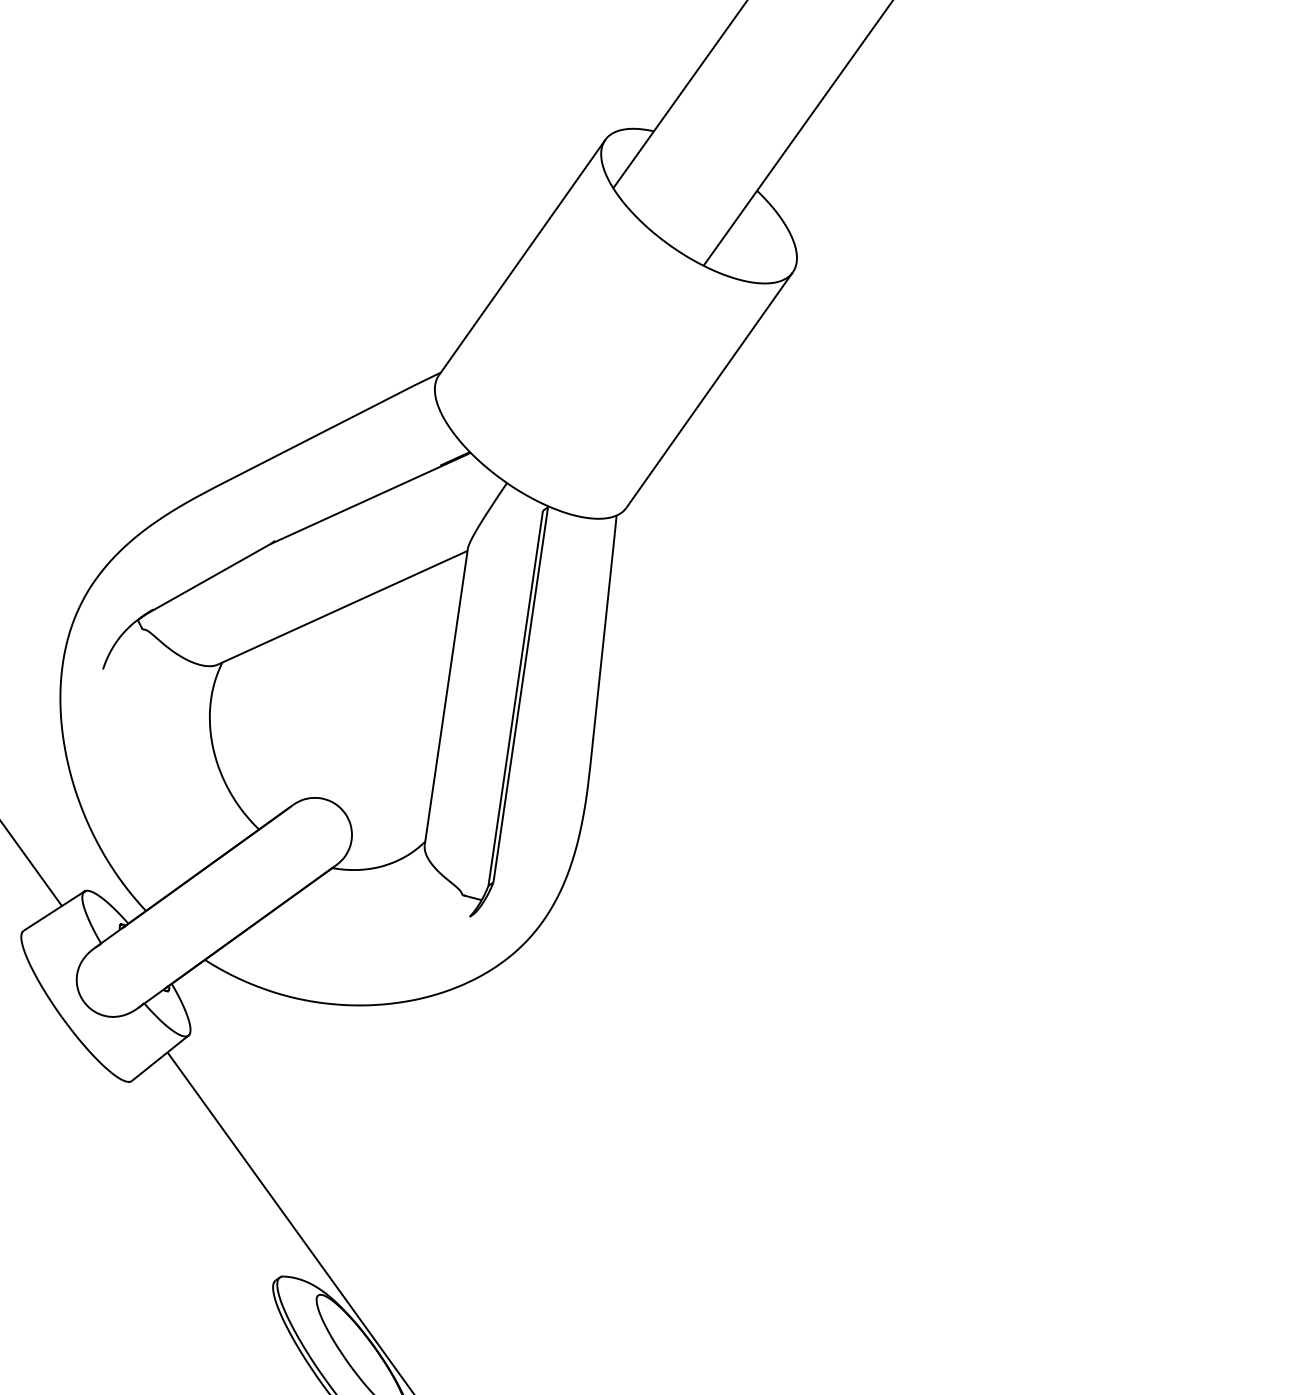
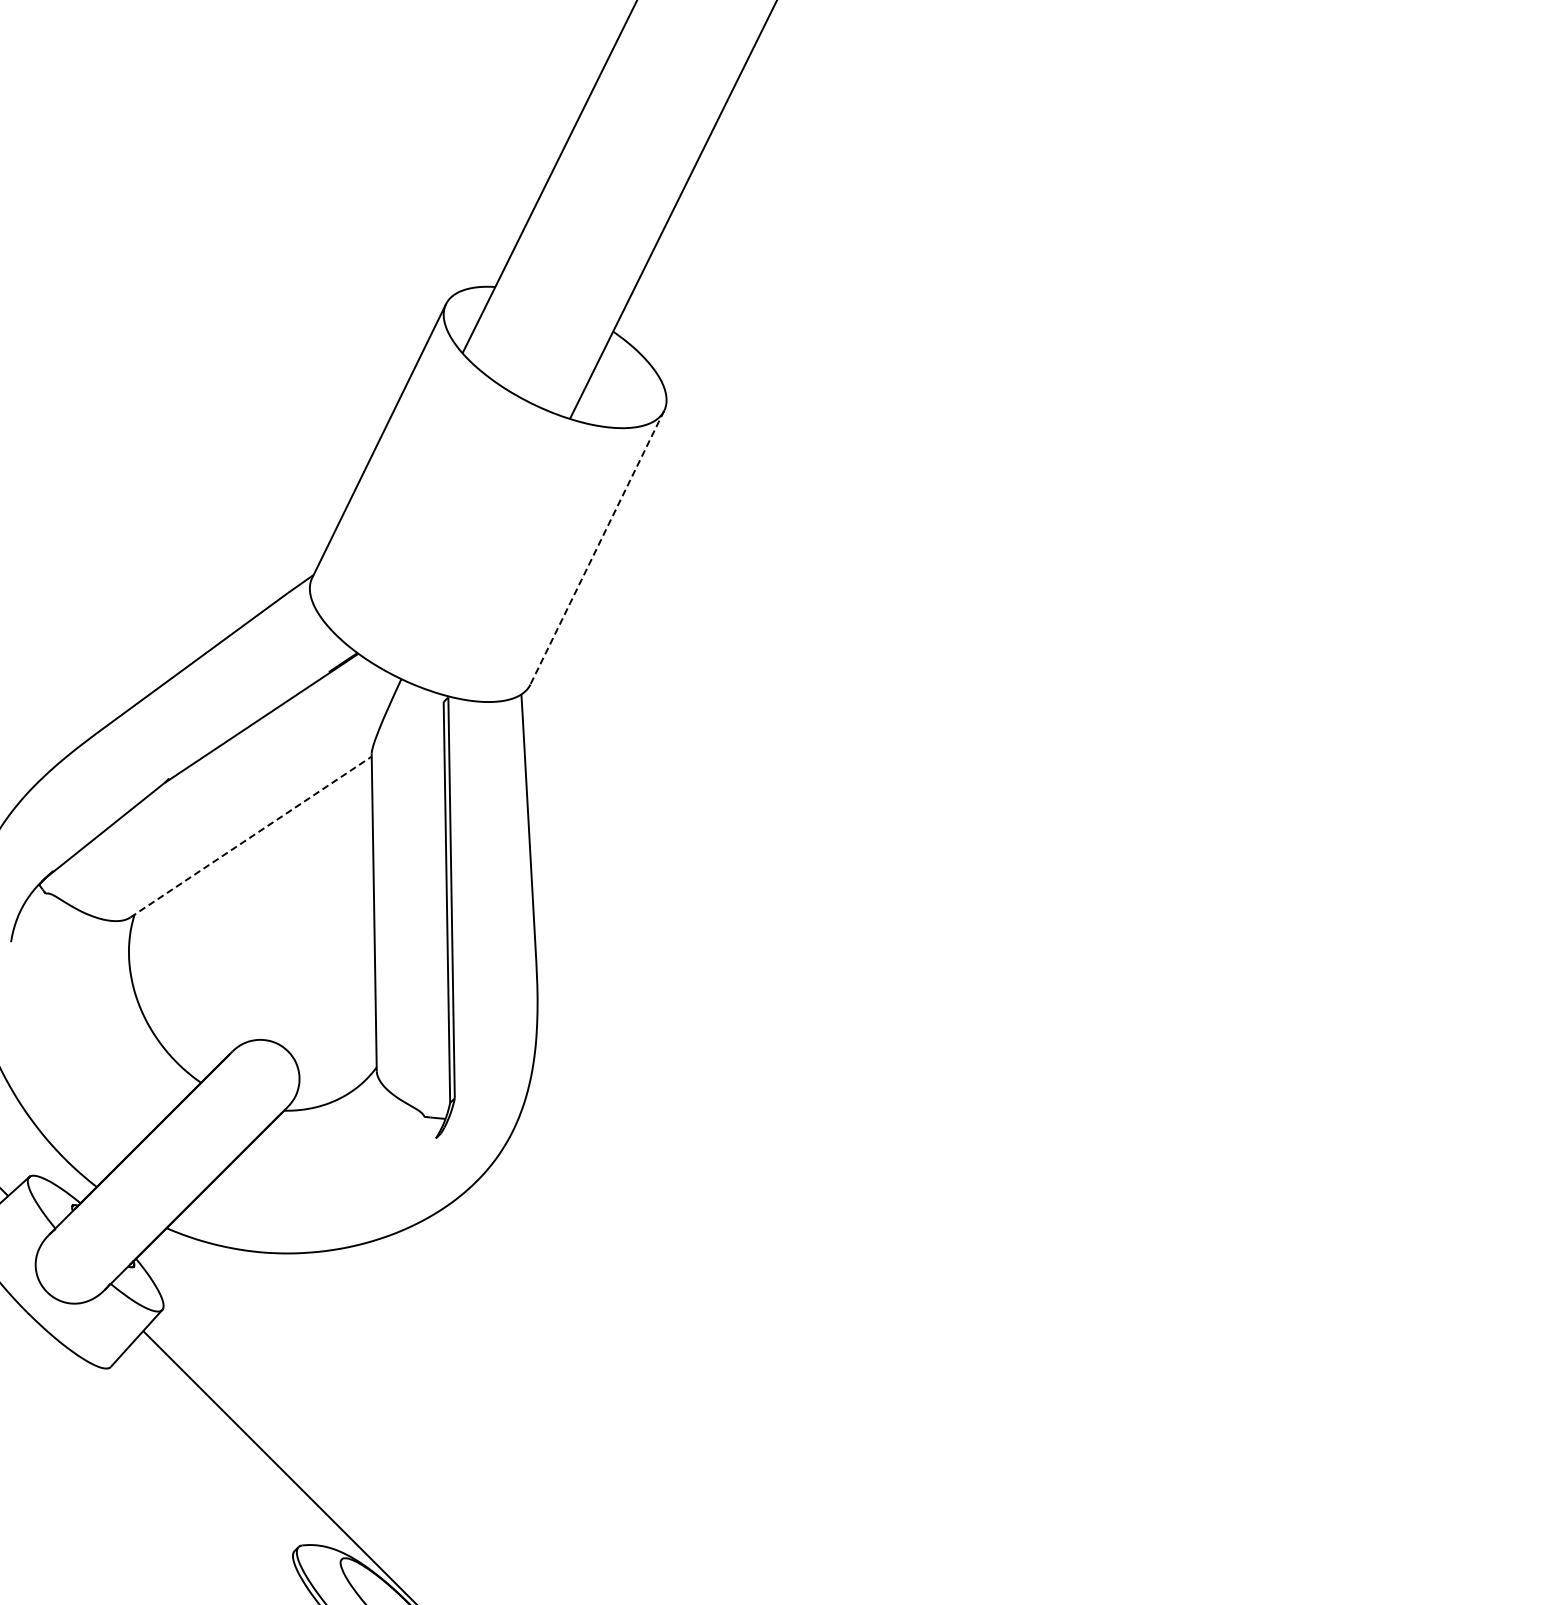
line: (709, 390) -> (597, 548), solid -> dashed
line: (343, 607) -> (251, 836), solid -> dashed

